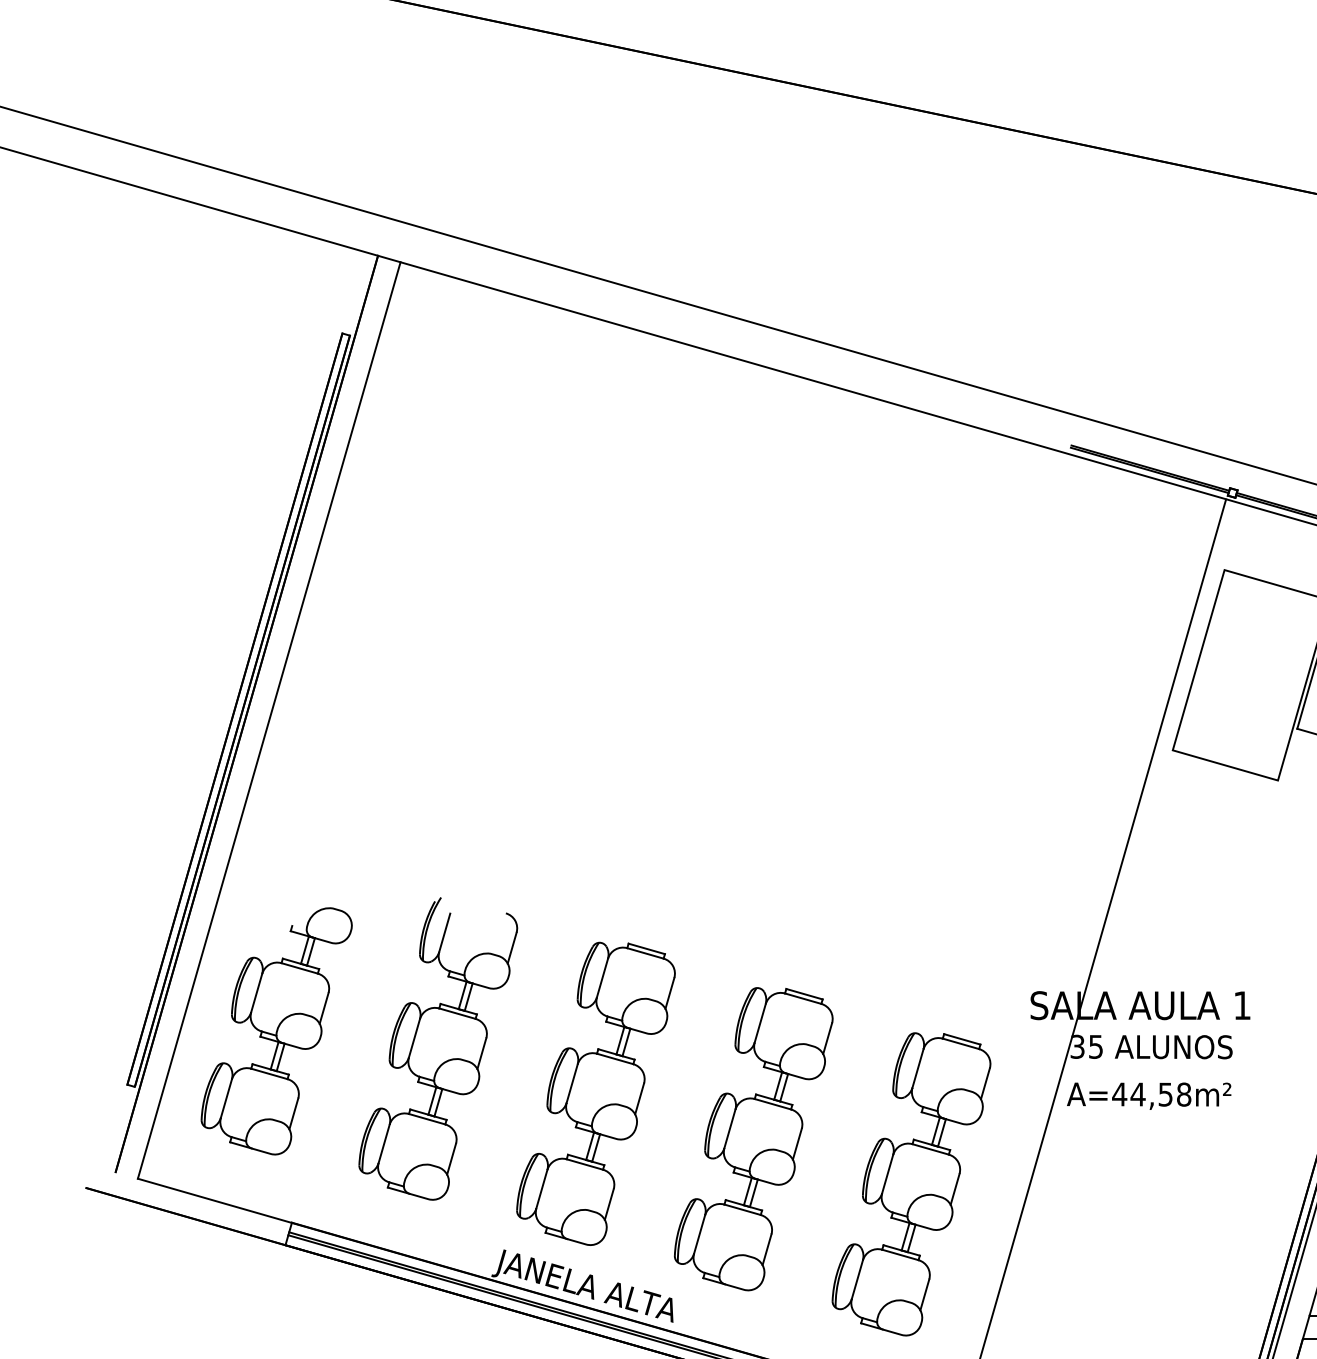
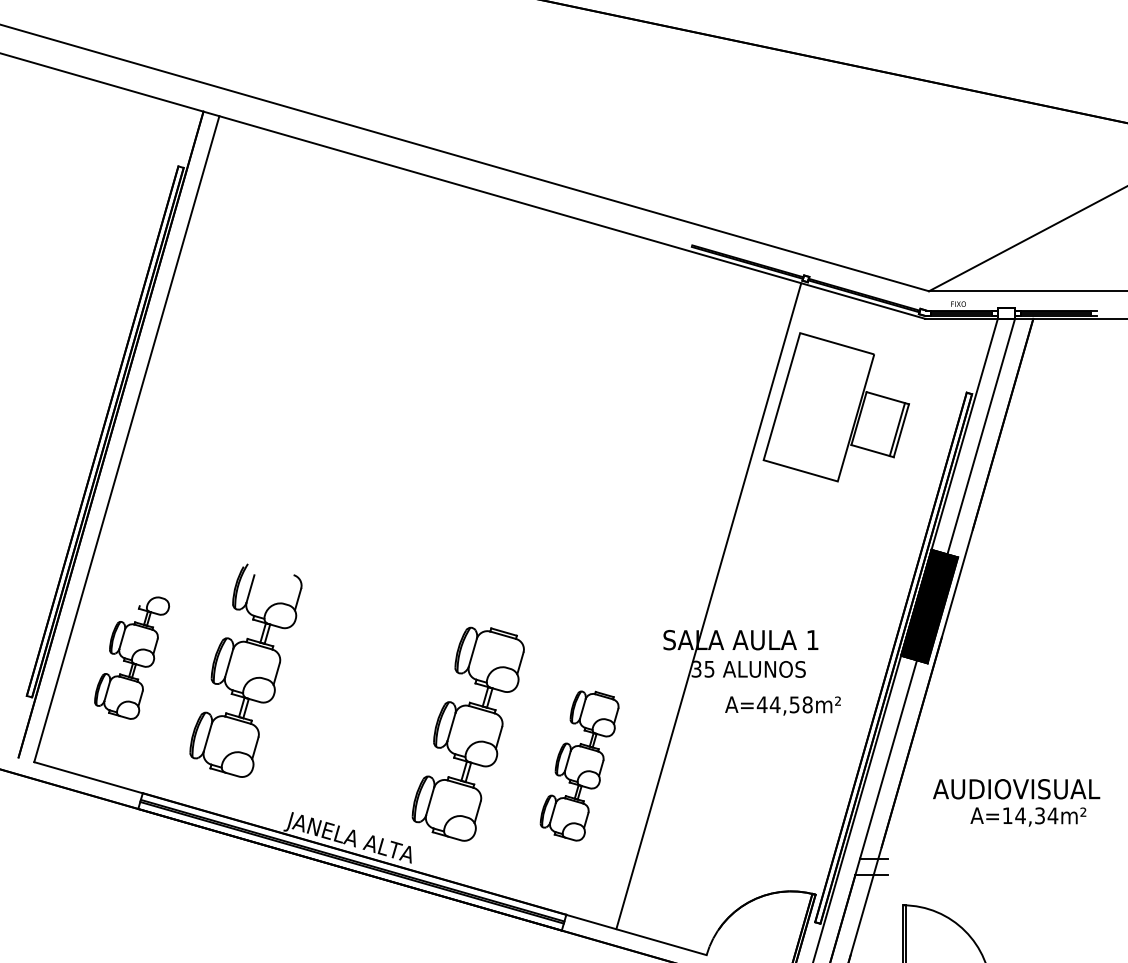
part: (275, 1030) -> (131, 657), size x0.7
part: (595, 1094) -> (356, 702), removed
text: (1148, 1095) -> (782, 705), moved
part: (911, 1183) -> (579, 765), size x0.7

